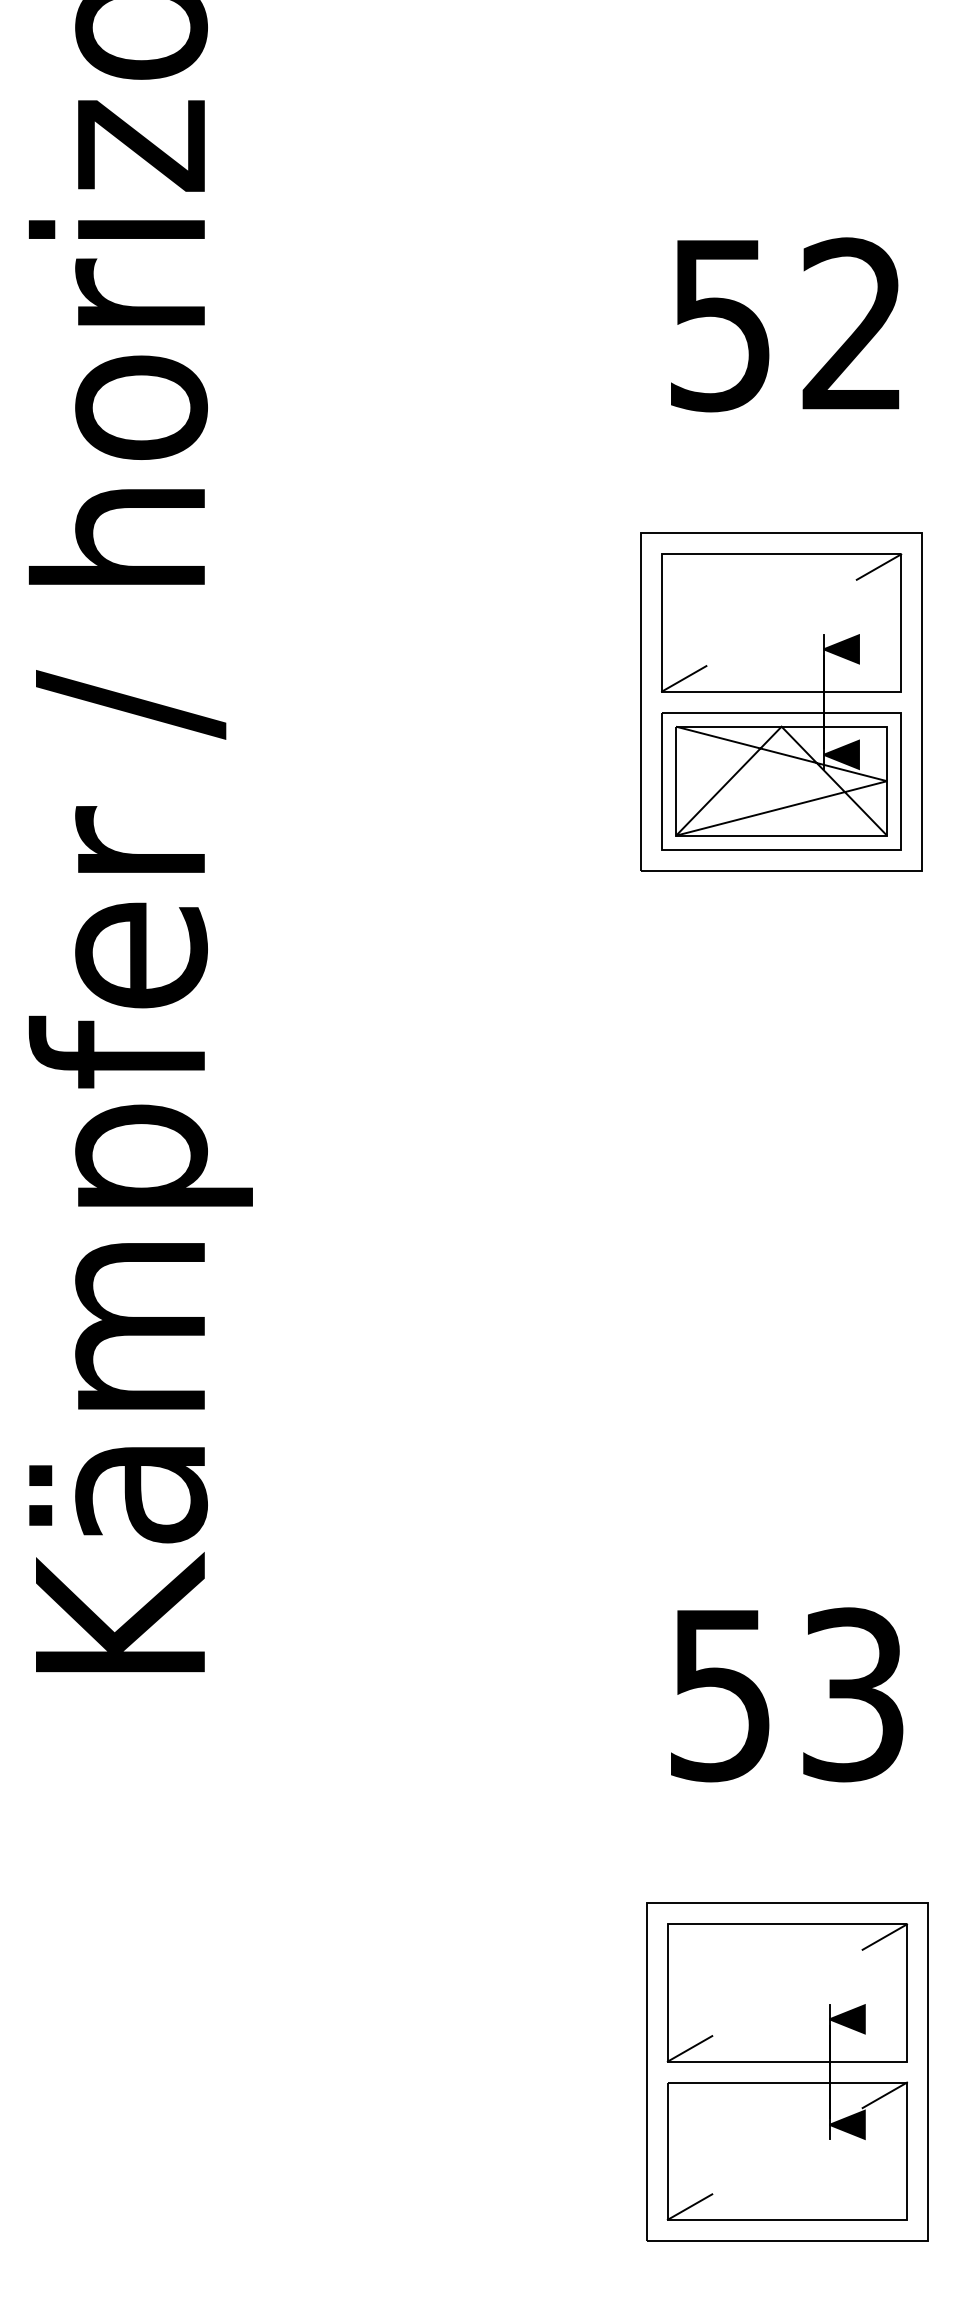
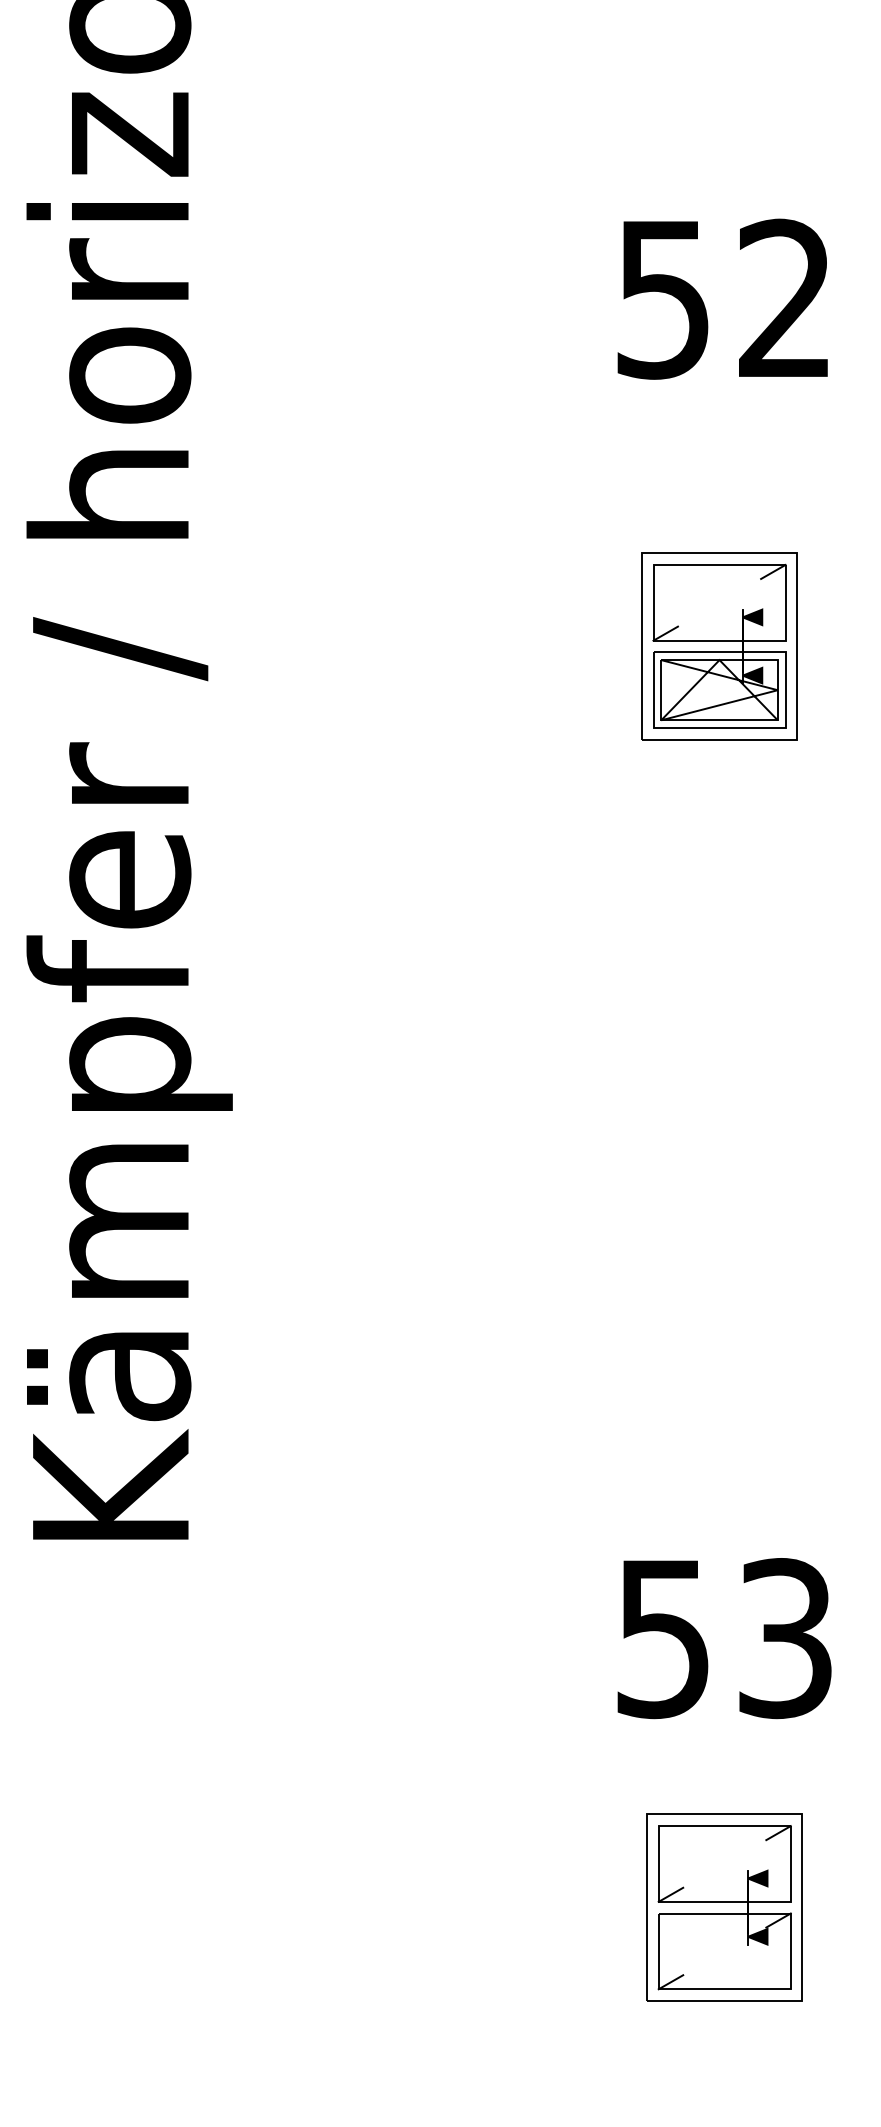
part: (781, 702) -> (719, 646), size x0.6
text: (786, 1694) -> (724, 1638), moved
part: (786, 2071) -> (724, 1907), size x0.6

